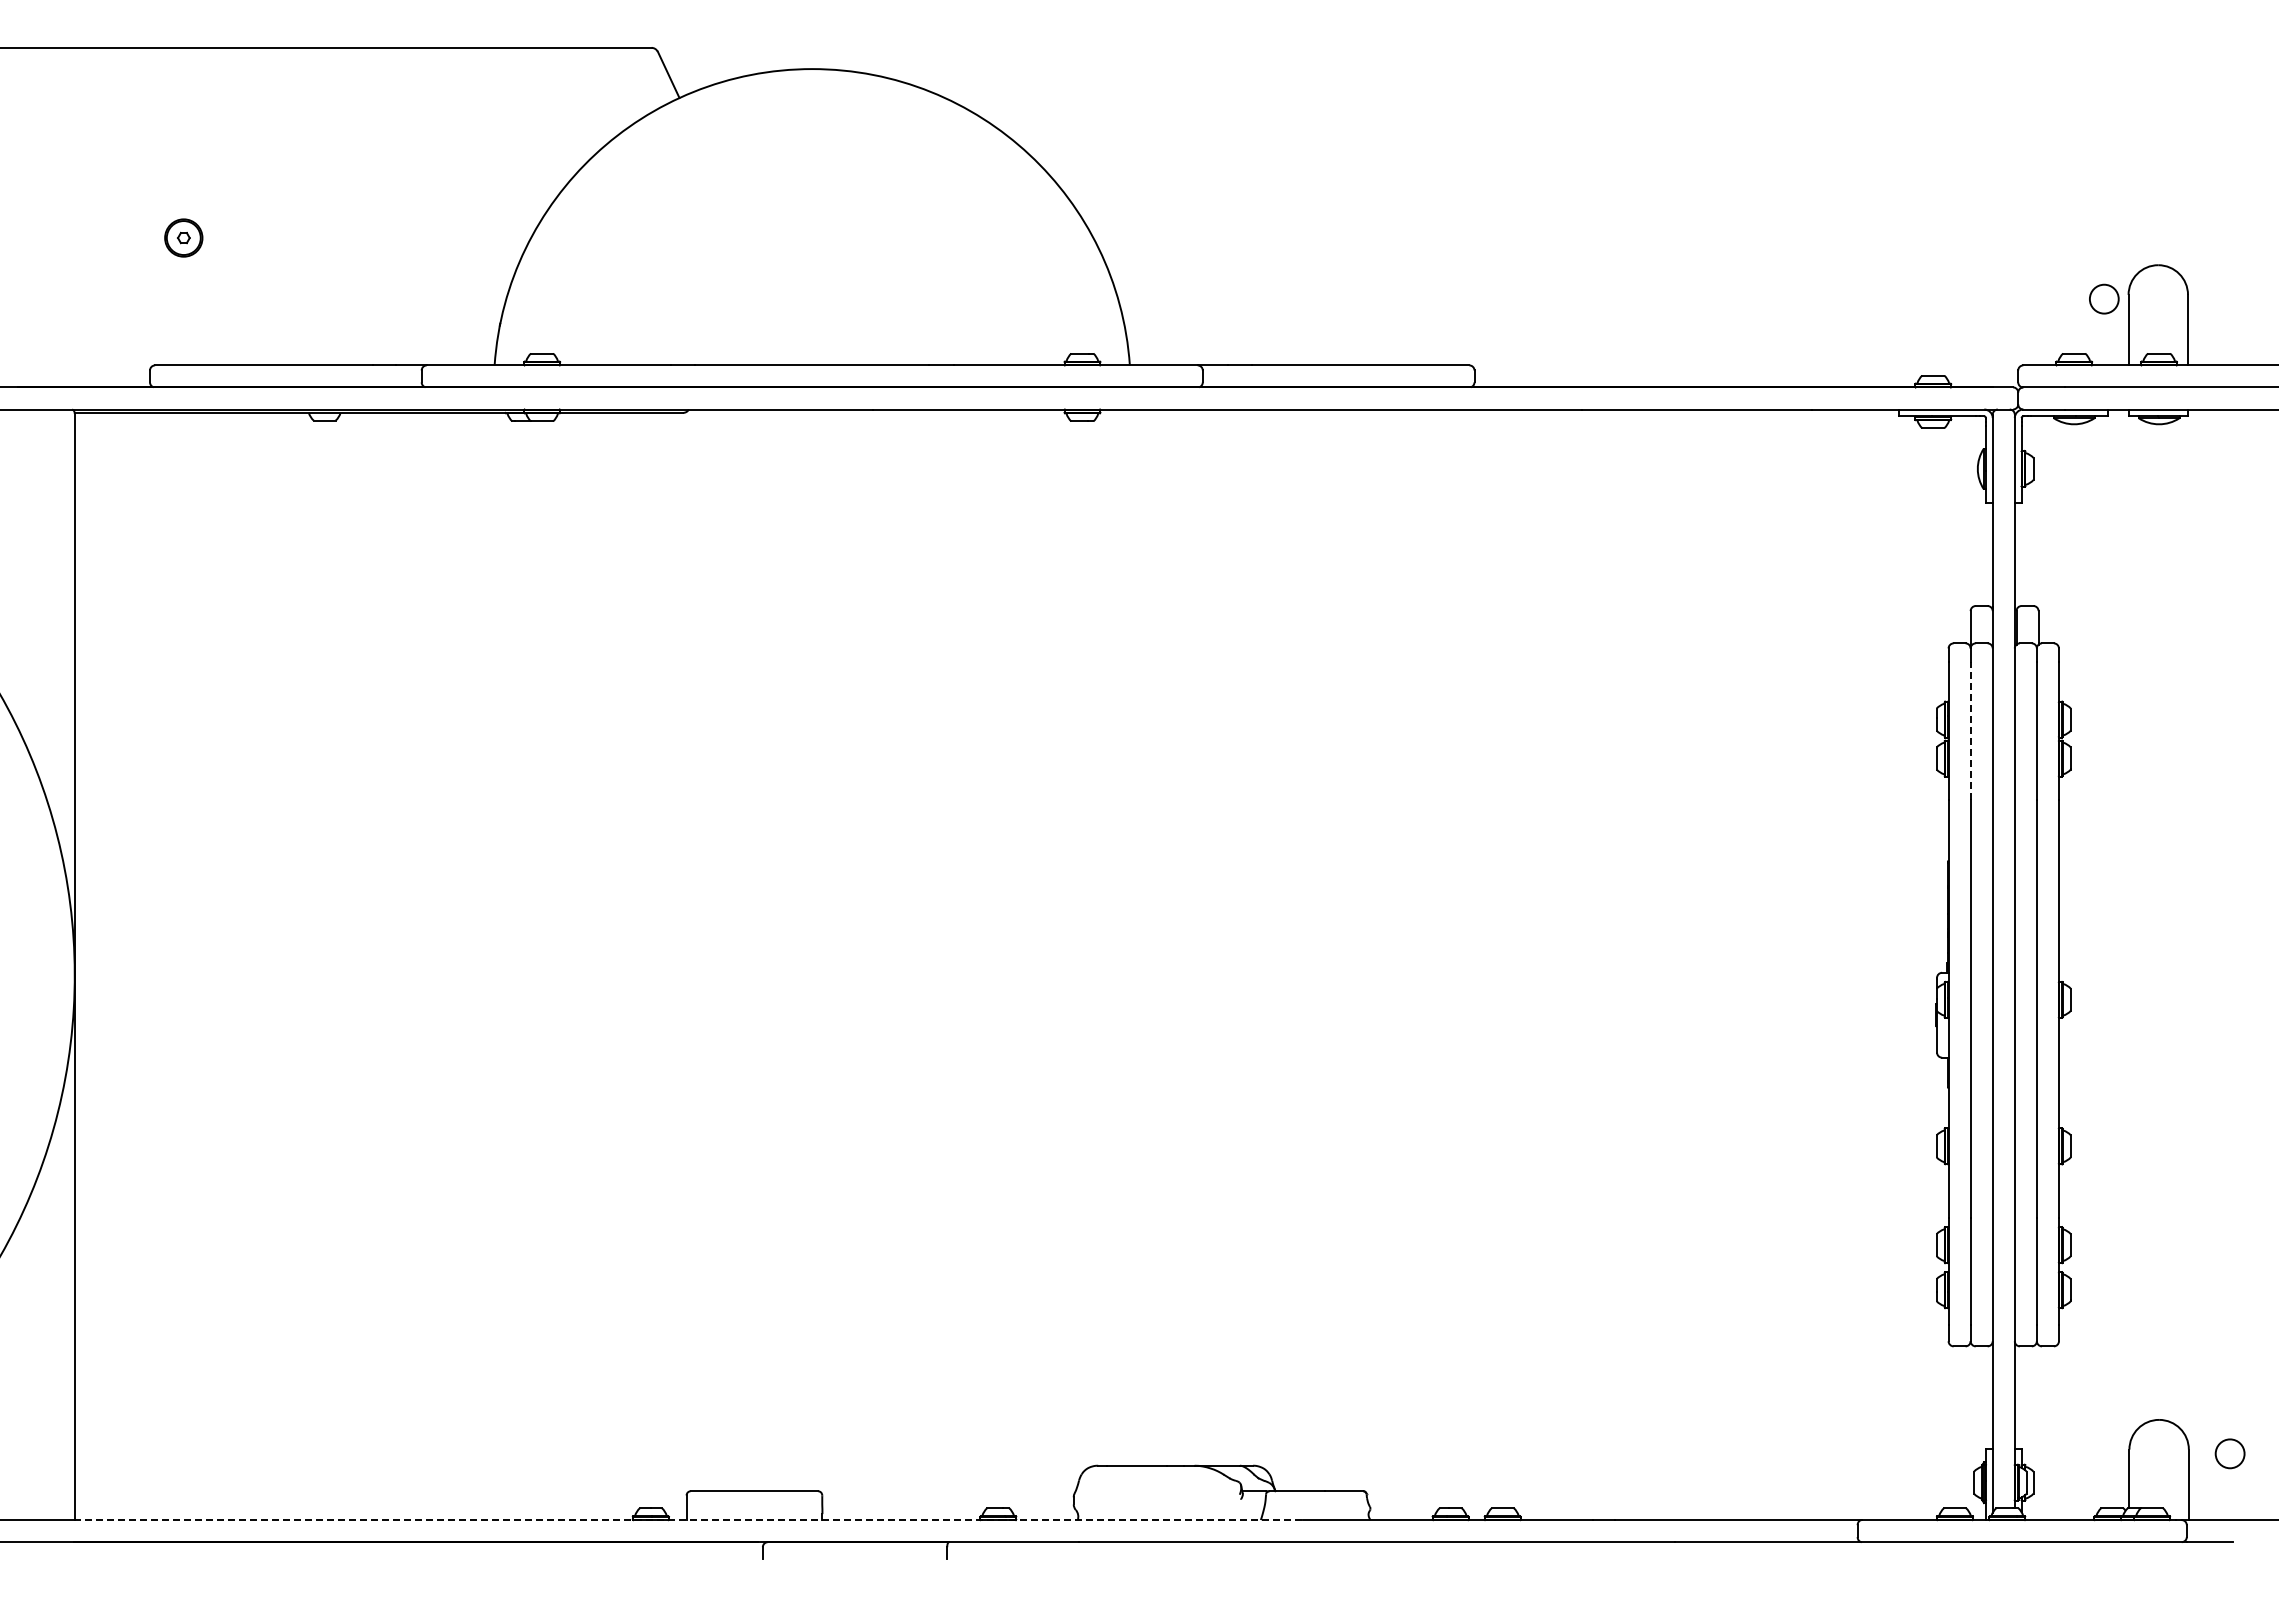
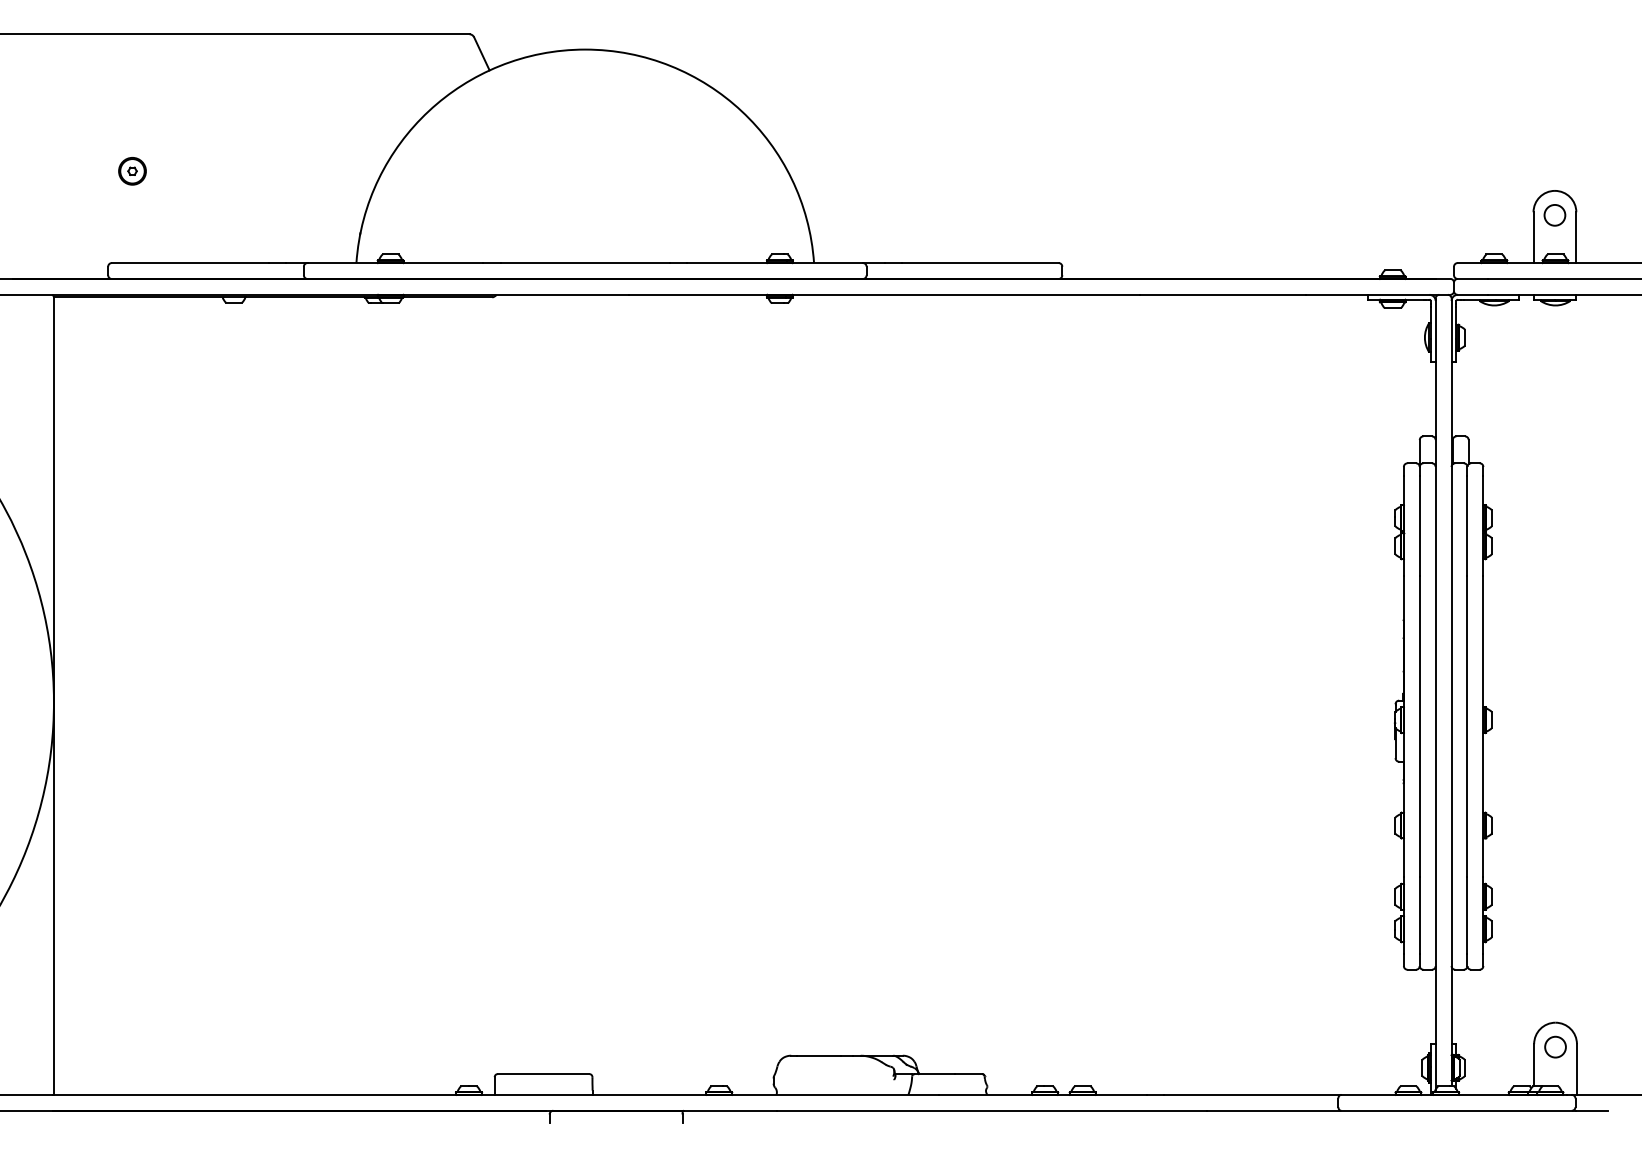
circle: (2104, 298) -> (1555, 214), moved
line: (1970, 730) -> (1419, 526), dashed -> solid
circle: (2229, 1453) -> (1555, 1046), moved
line: (688, 1520) -> (496, 1095), dashed -> solid

